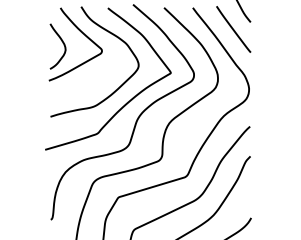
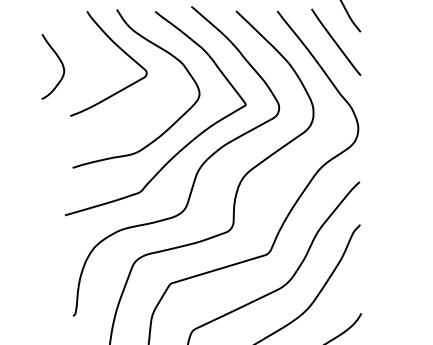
curve: (62, 43) -> (59, 62), moved

